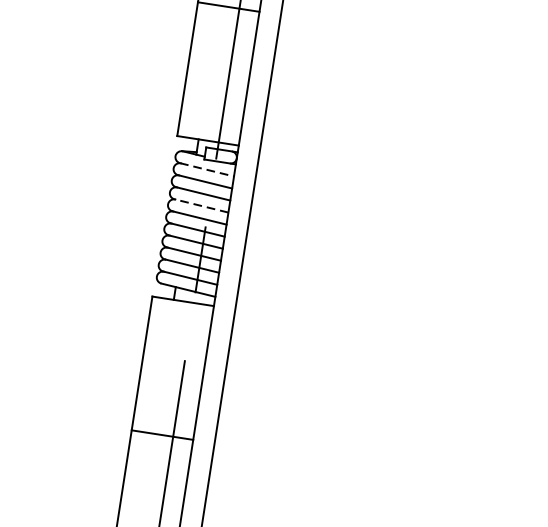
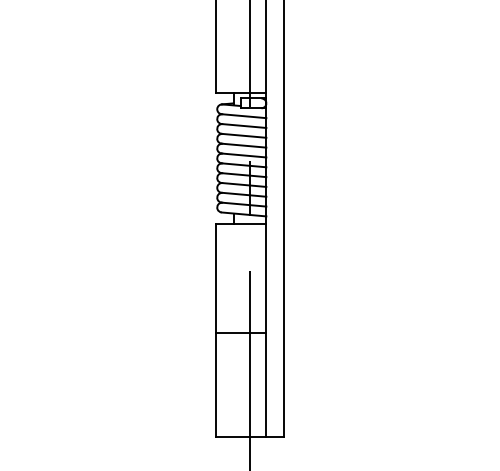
line: (207, 170) -> (244, 116), dashed -> solid
line: (200, 205) -> (243, 145), dashed -> solid

